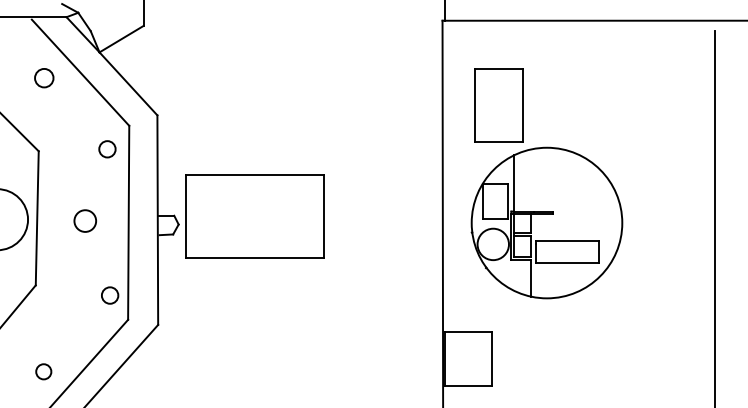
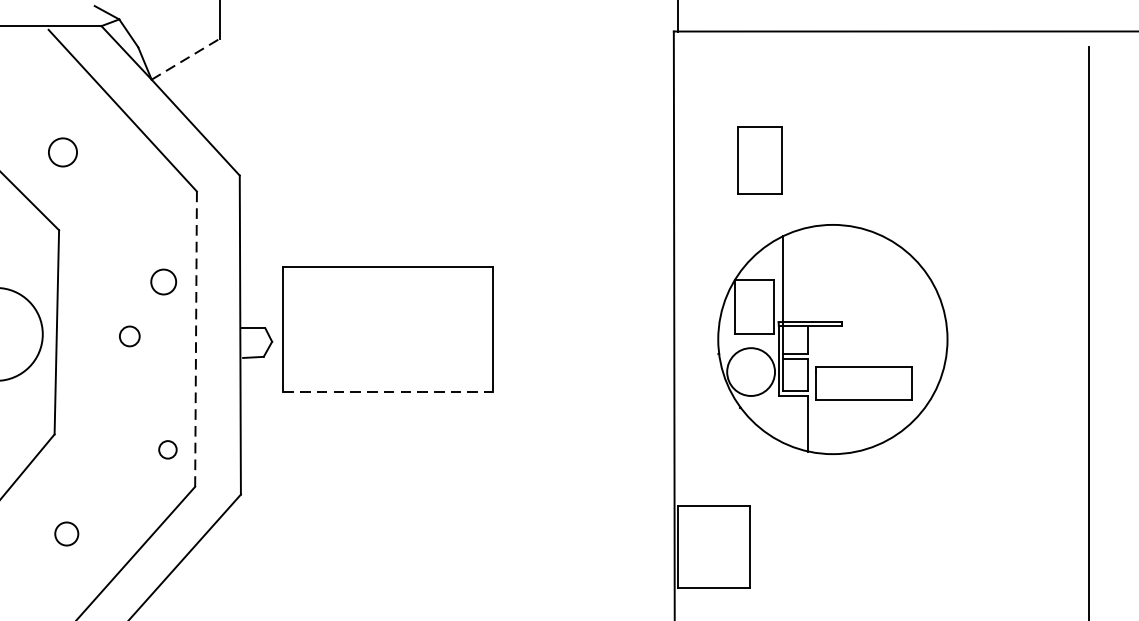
line: (121, 39) -> (185, 60), solid -> dashed
circle: (44, 78) -> (63, 152), moved
part: (498, 105) -> (759, 160), size x0.6
circle: (107, 149) -> (163, 282), moved
circle: (84, 220) -> (128, 335), size x0.6
line: (128, 222) -> (195, 338), solid -> dashed
line: (254, 257) -> (387, 391), solid -> dashed
circle: (110, 295) -> (168, 449), size x0.7
circle: (43, 371) -> (66, 533), moved

